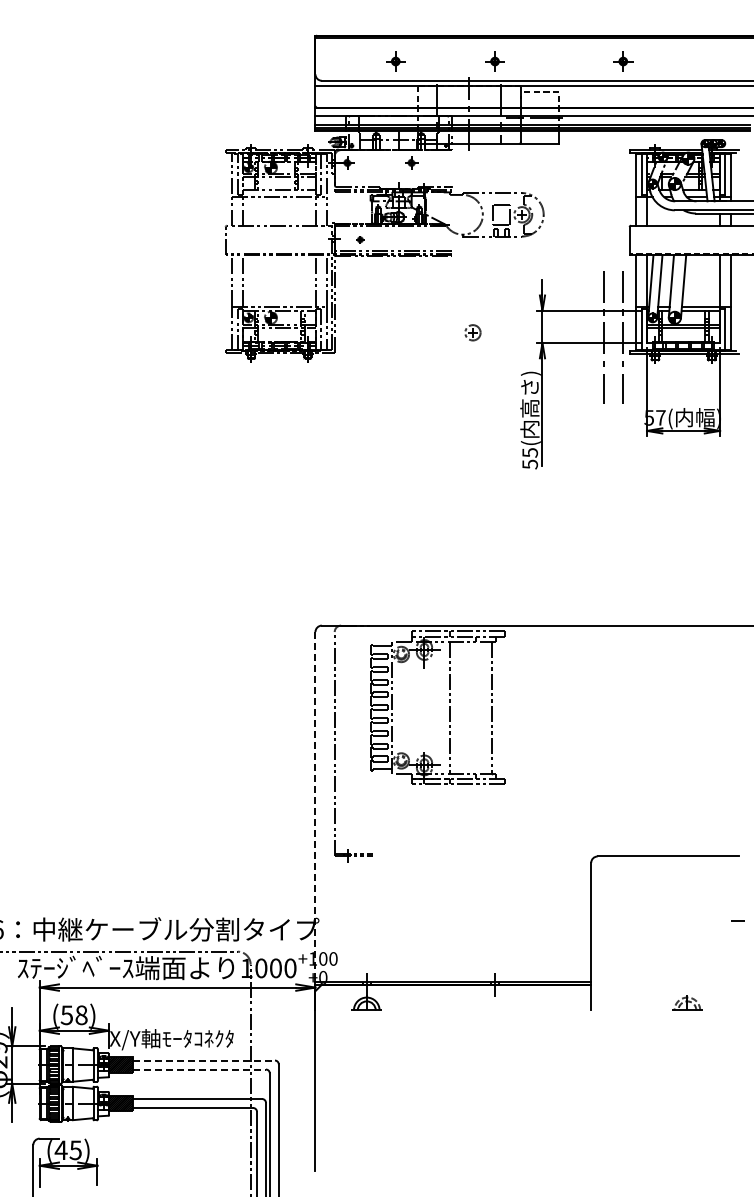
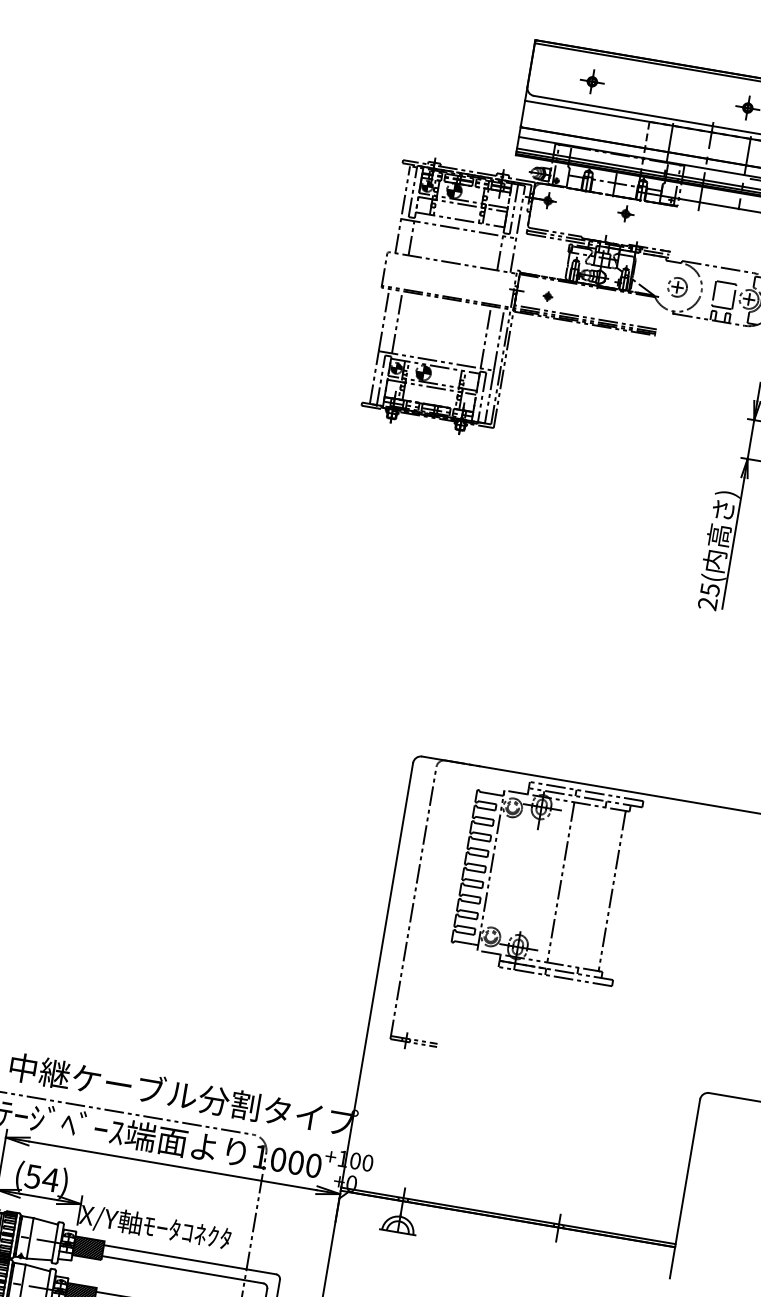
part: (395, 61) -> (591, 81), moved
part: (472, 332) -> (677, 286), moved
text: (530, 464) -> (708, 603), 55( -> 25(
line: (315, 808) -> (376, 976), dashed -> solid
text: (81, 1015) -> (50, 1180), (58) -> (54)
line: (203, 1060) -> (189, 1259), dashed -> solid
line: (199, 1069) -> (182, 1269), dashed -> solid

